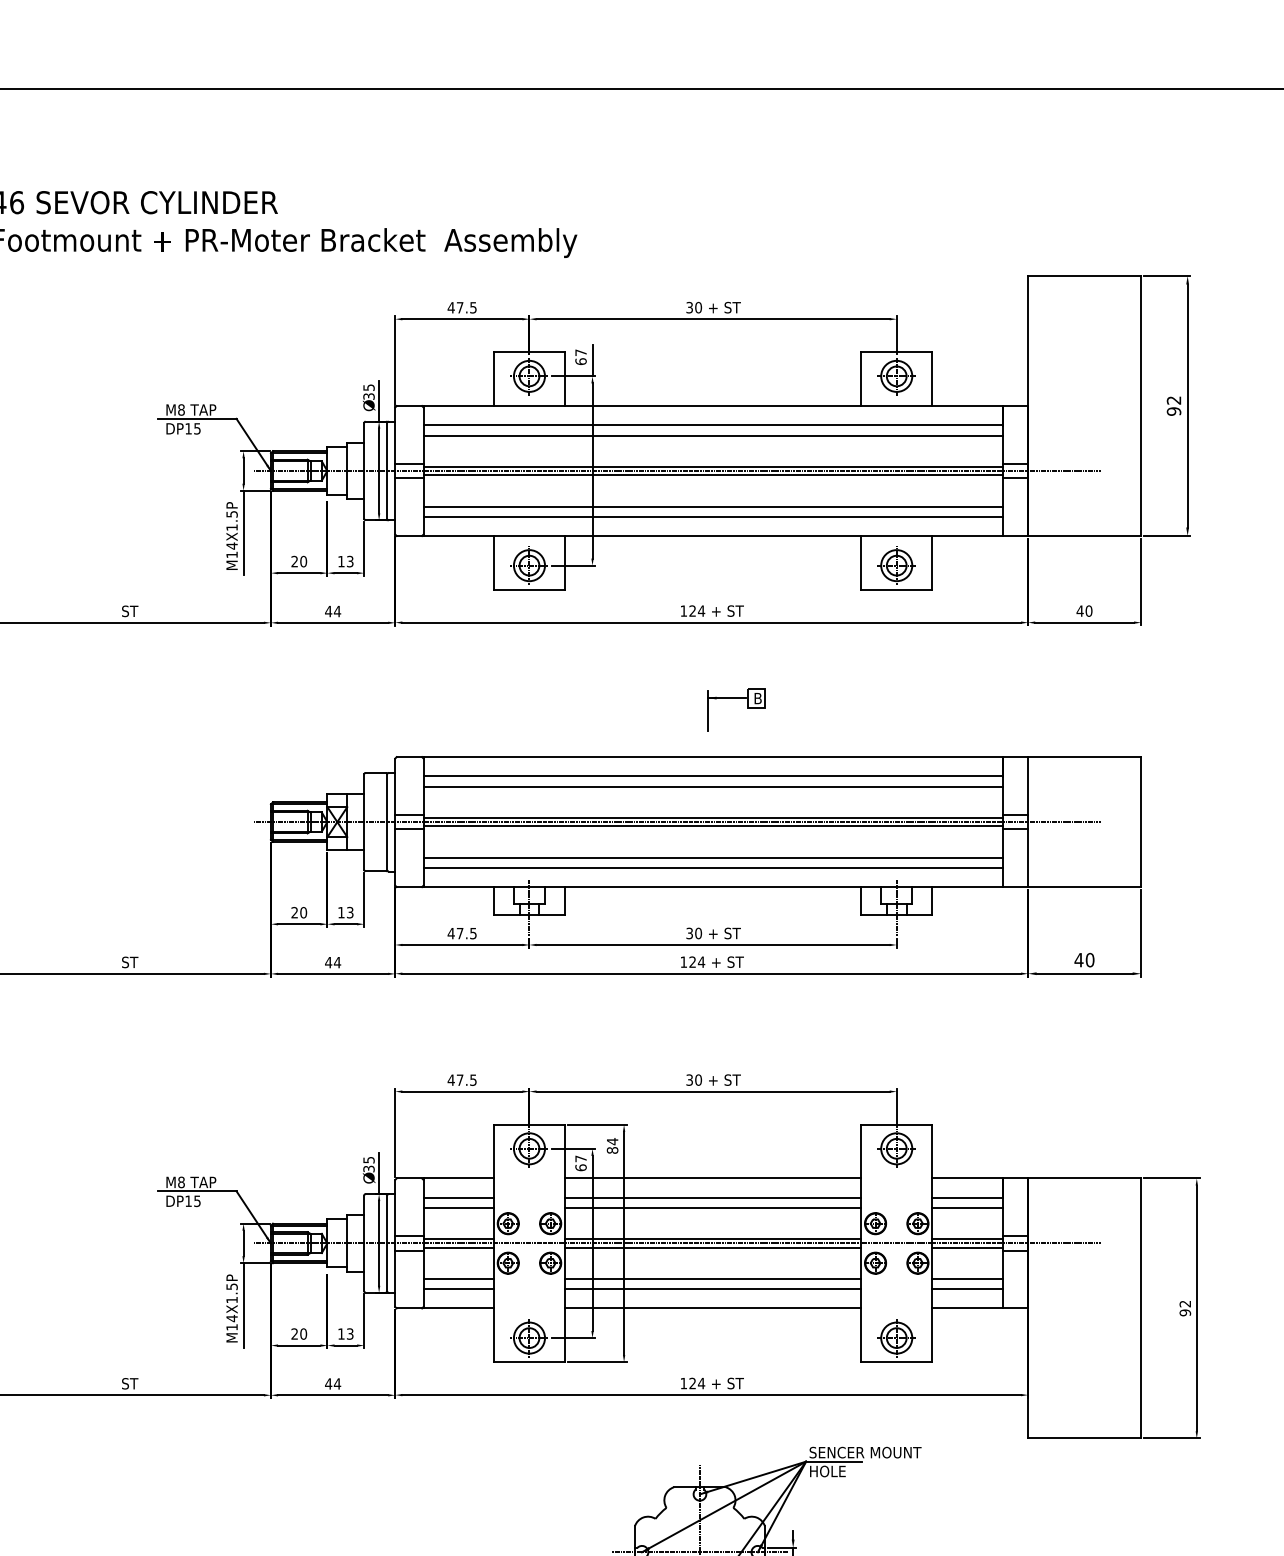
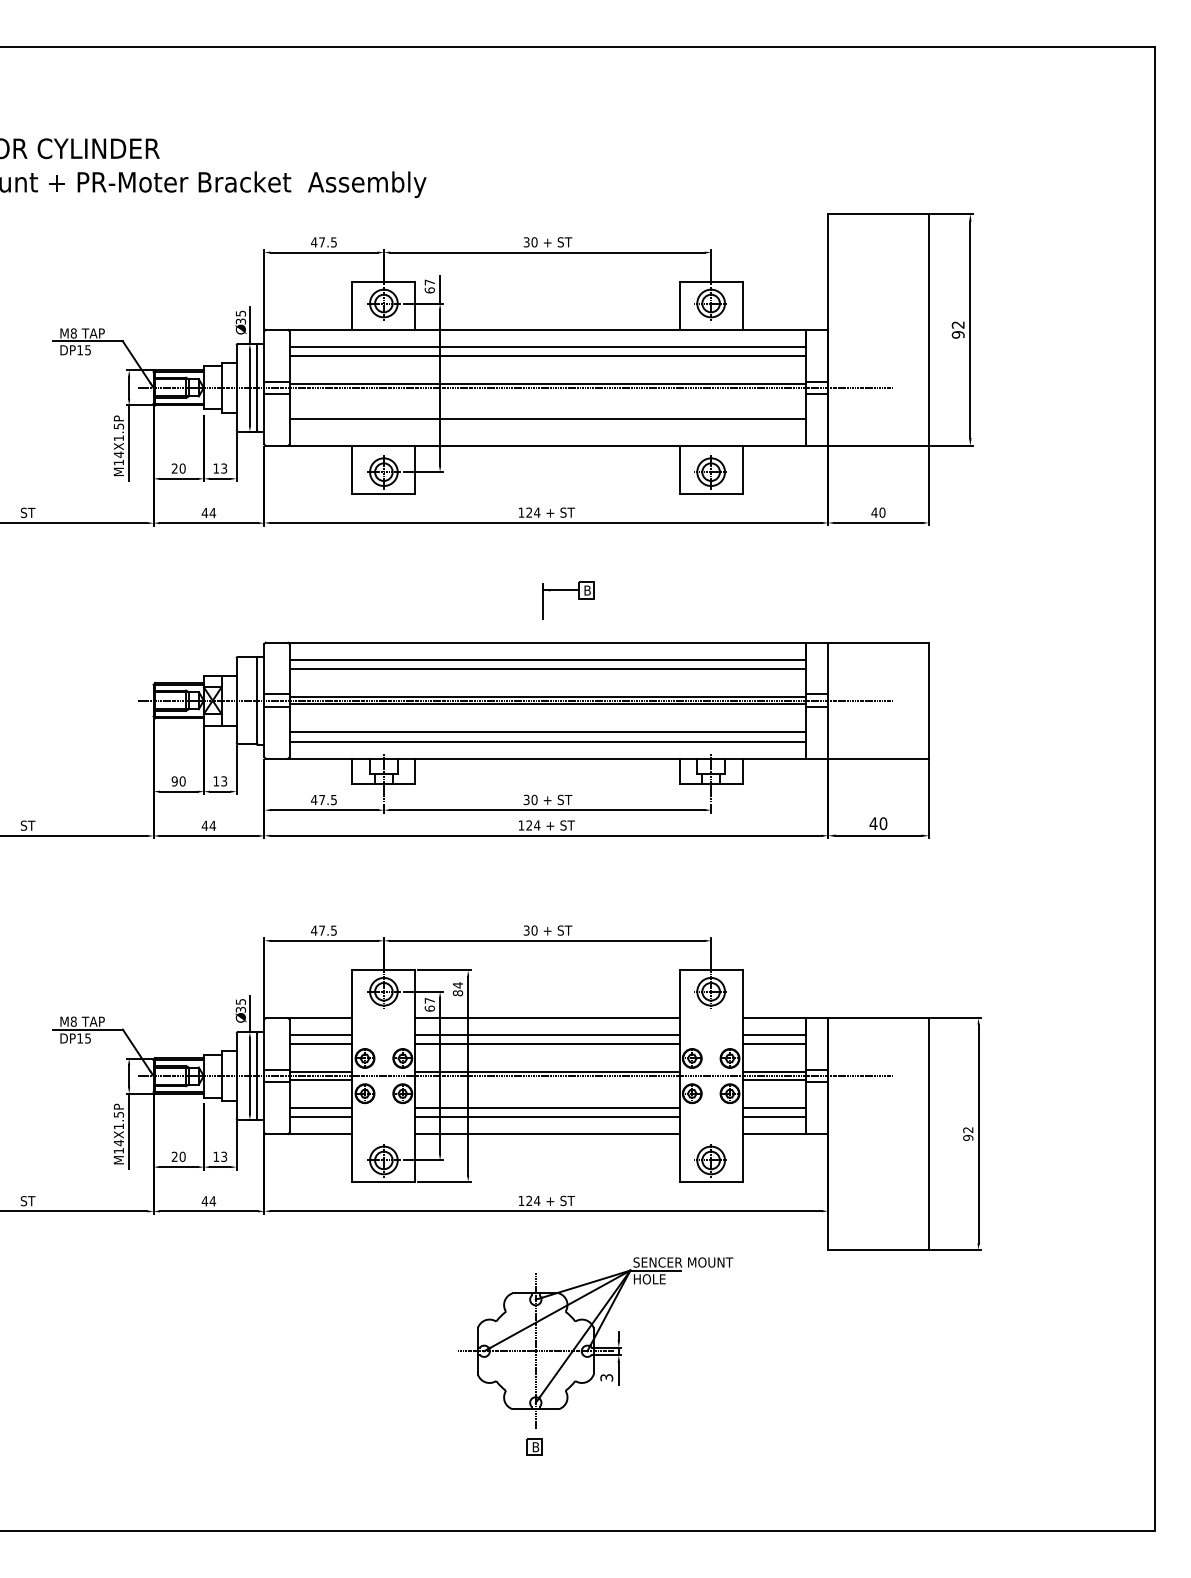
line: (713, 475) -> (547, 391), removed
line: (713, 516) -> (547, 428), removed
text: (294, 912) -> (174, 781), 20 -> 90
line: (713, 1247) -> (547, 1079), removed

